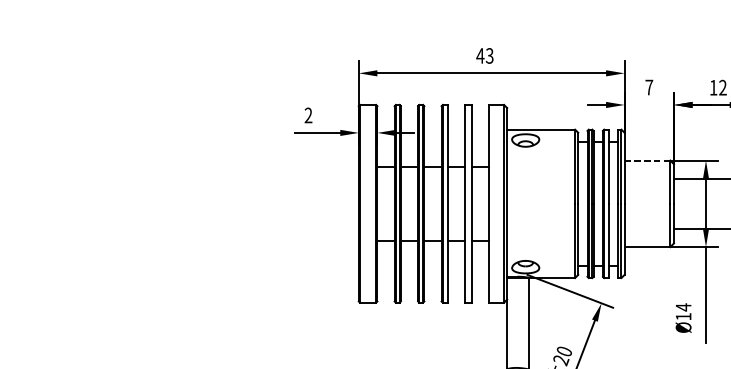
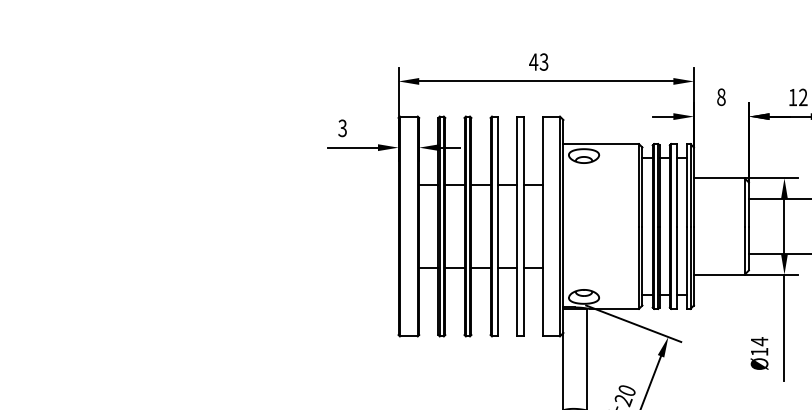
text: (649, 87) -> (721, 97), 7 -> 8
text: (308, 115) -> (342, 128), 2 -> 3
line: (646, 160) -> (718, 178), dashed -> solid

